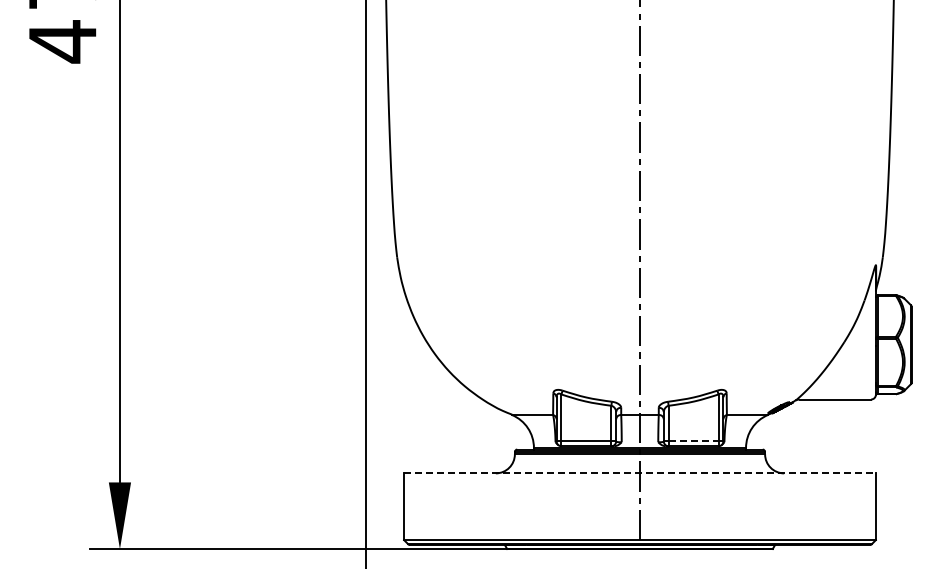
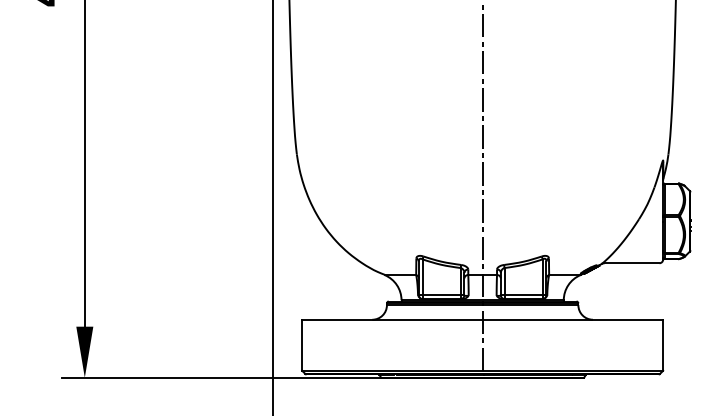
line: (694, 441) -> (524, 295), dashed -> solid
line: (640, 473) -> (483, 319), dashed -> solid

